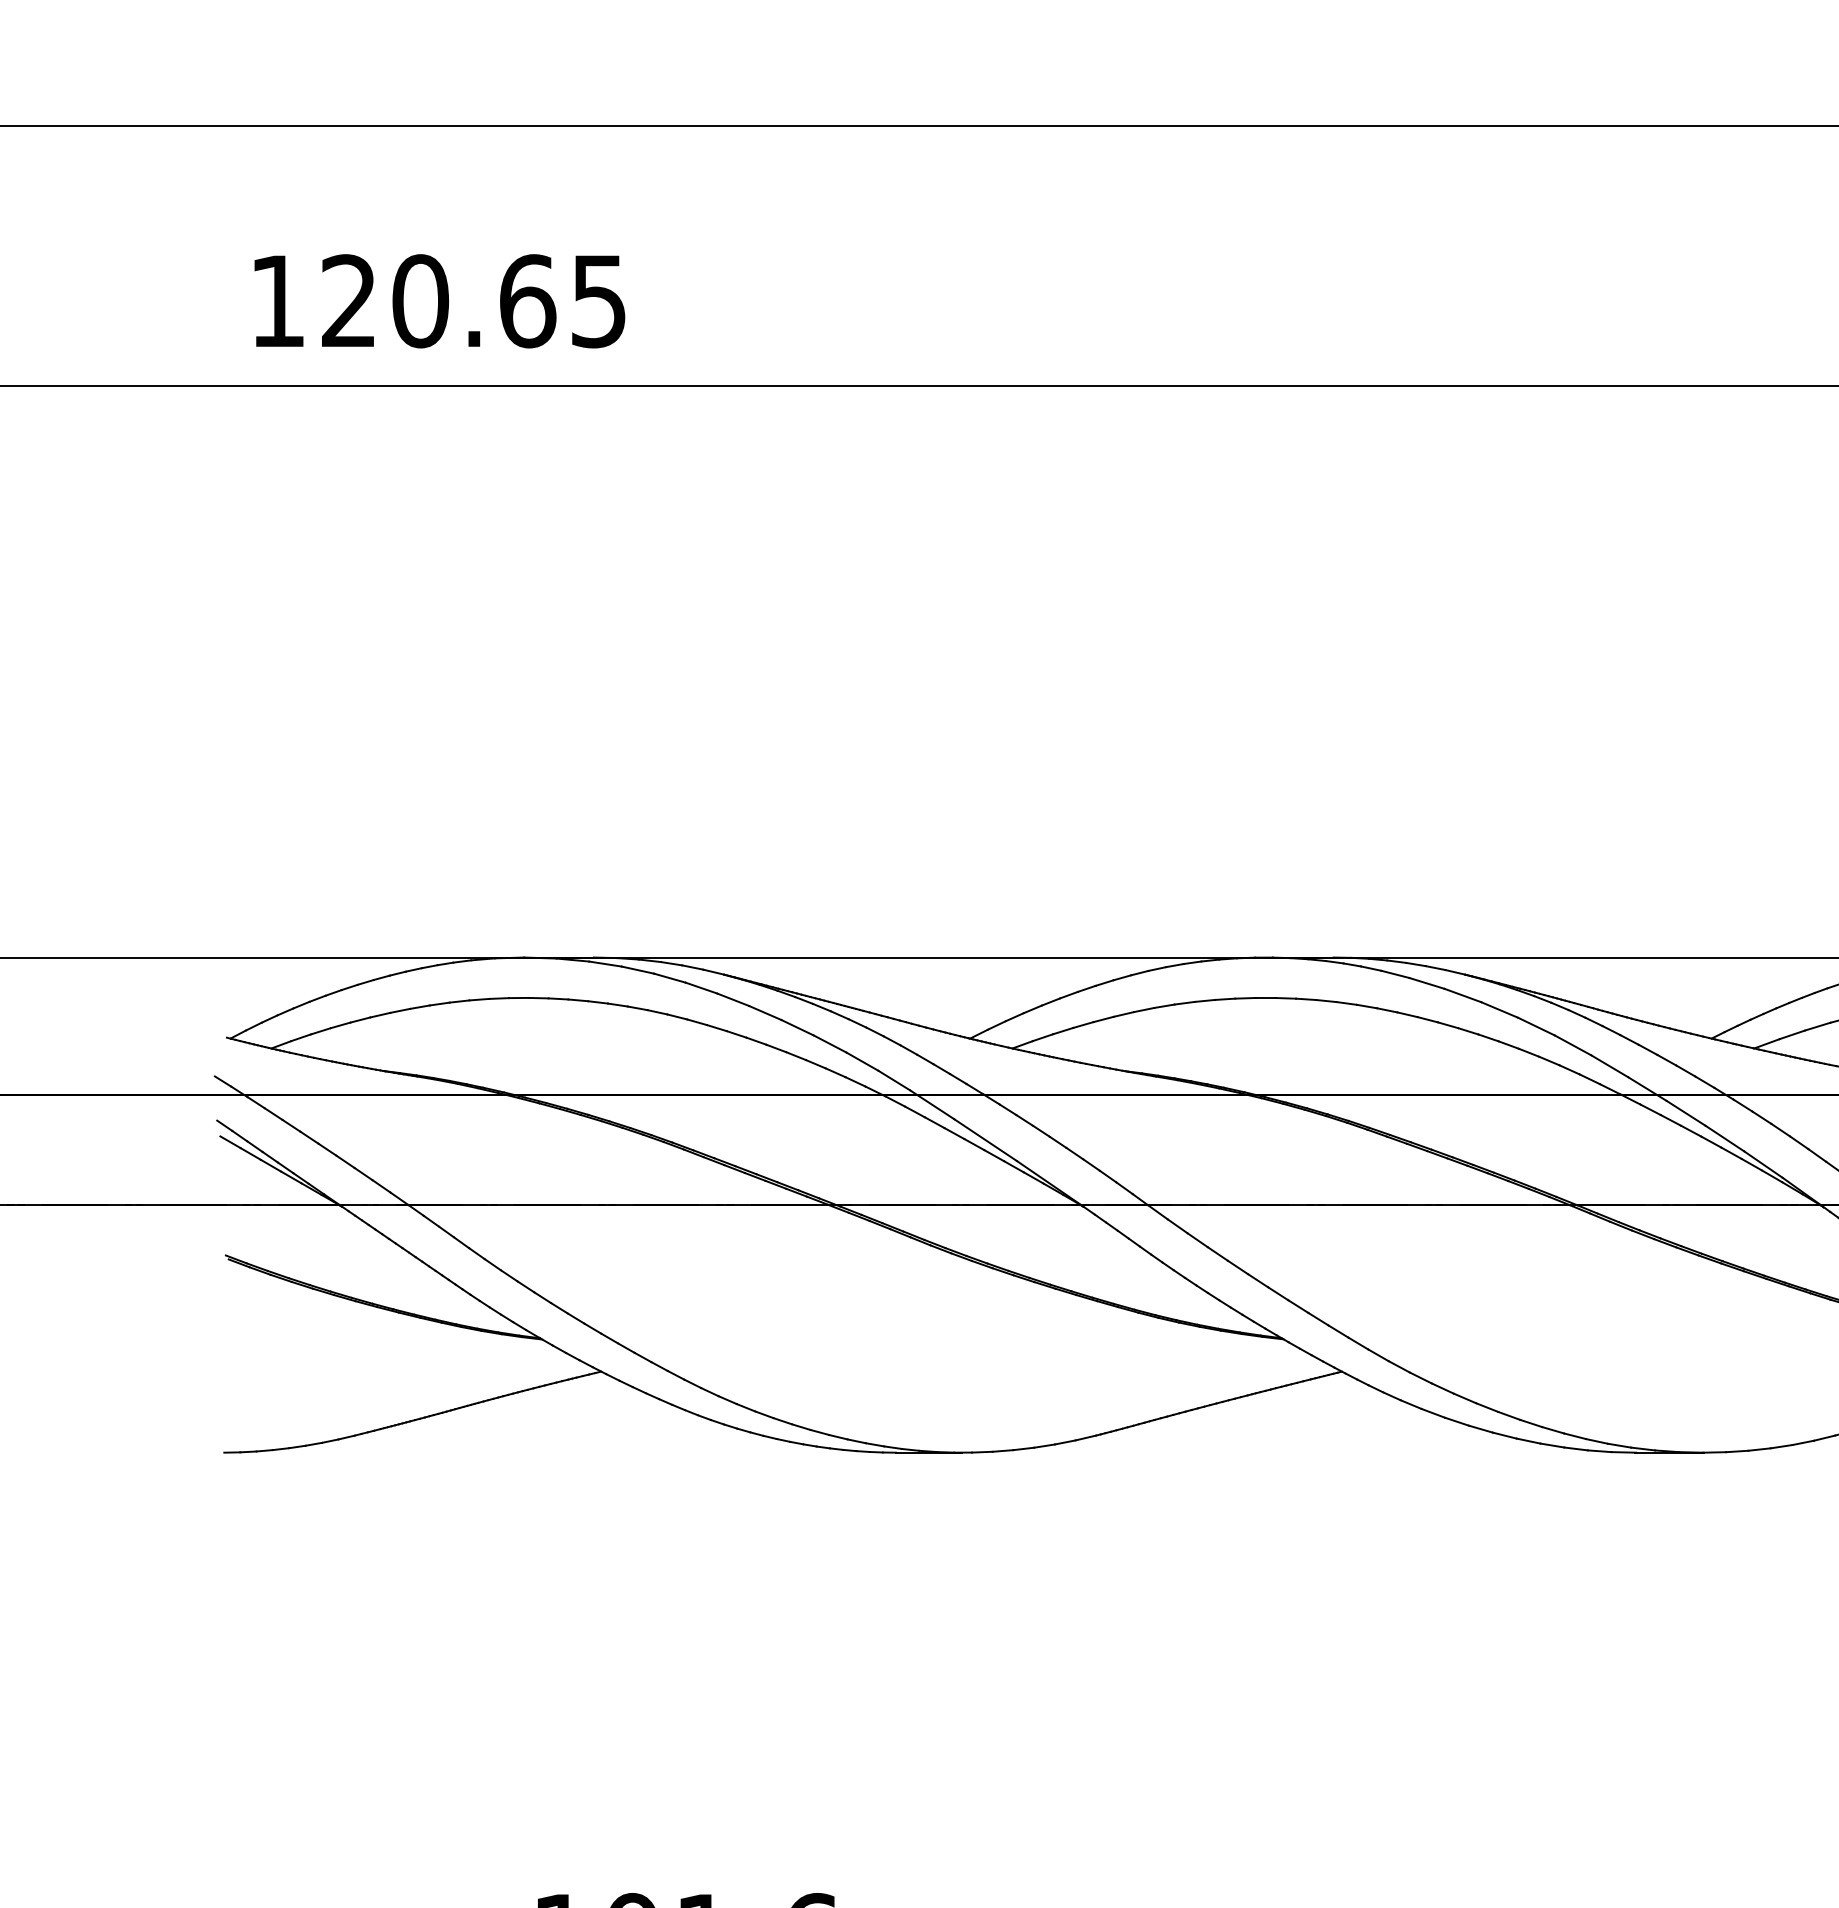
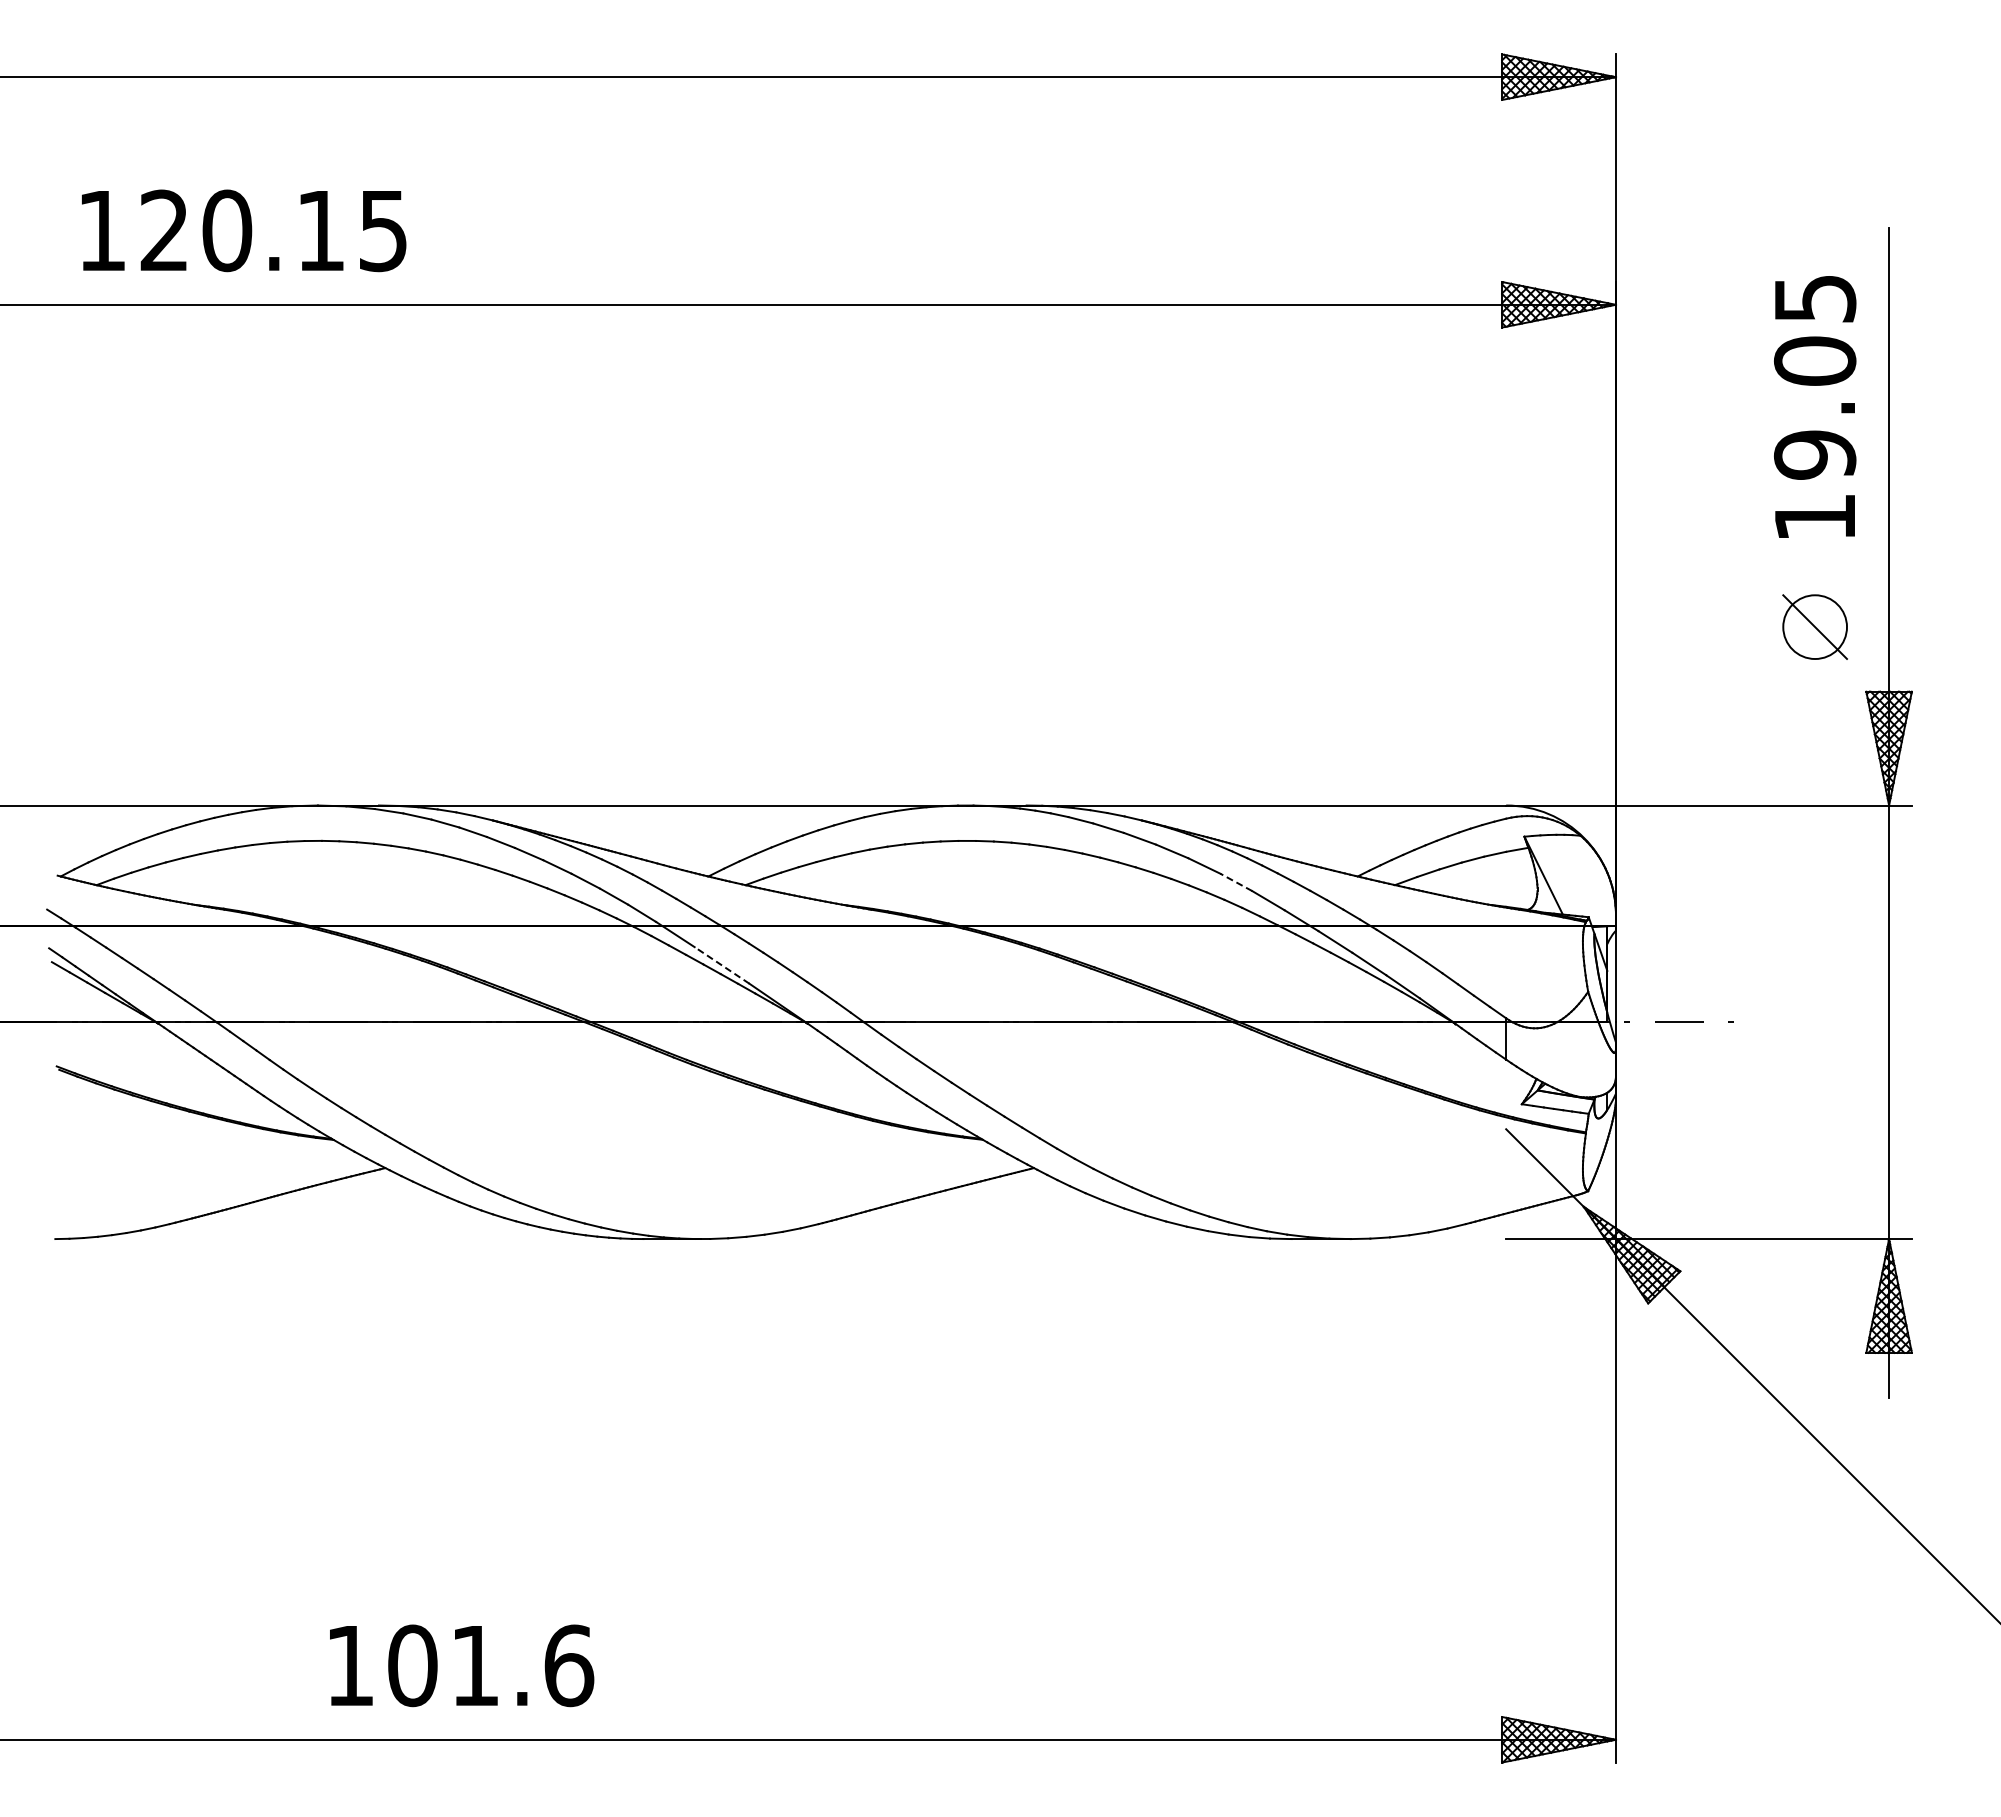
text: (528, 300) -> (321, 230), 120.65 -> 120.15
line: (1572, 1045) -> (1235, 882), solid -> dashed
line: (986, 1140) -> (722, 965), solid -> dashed

